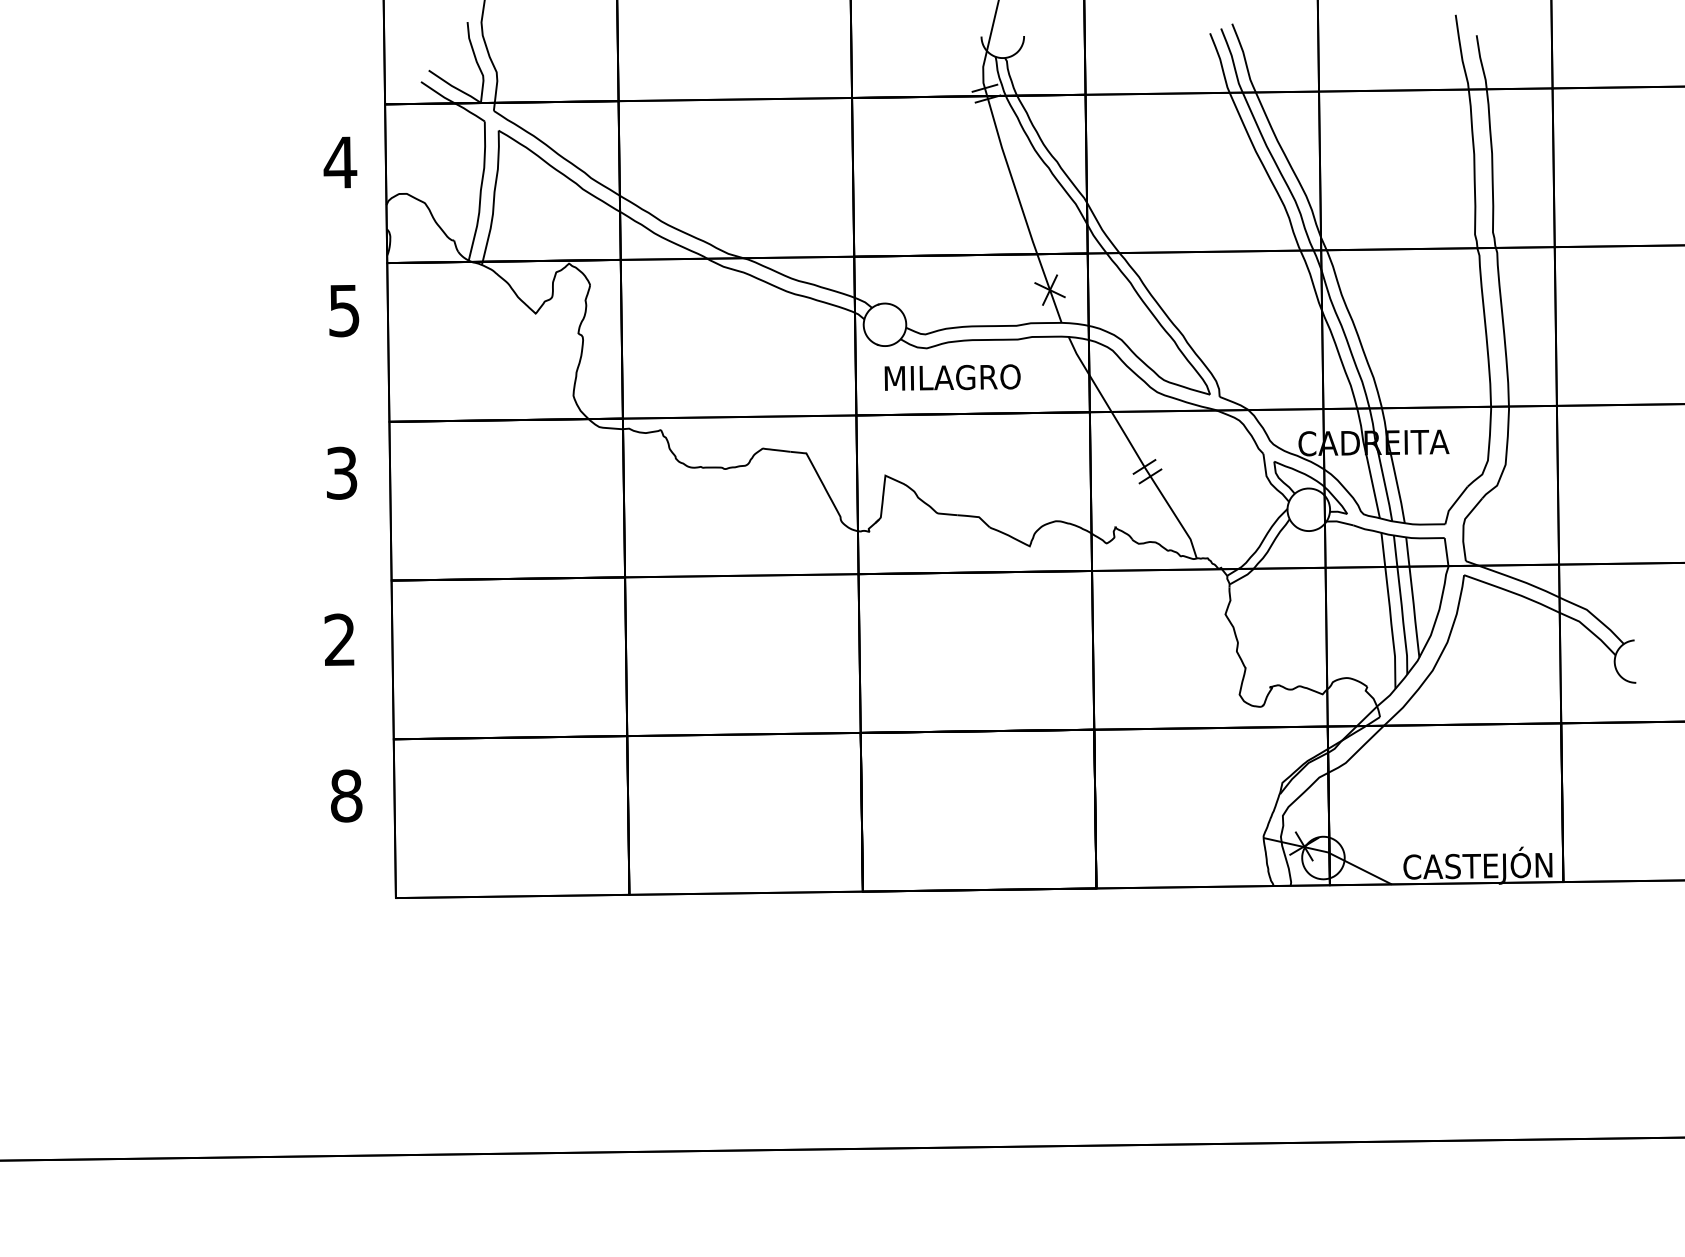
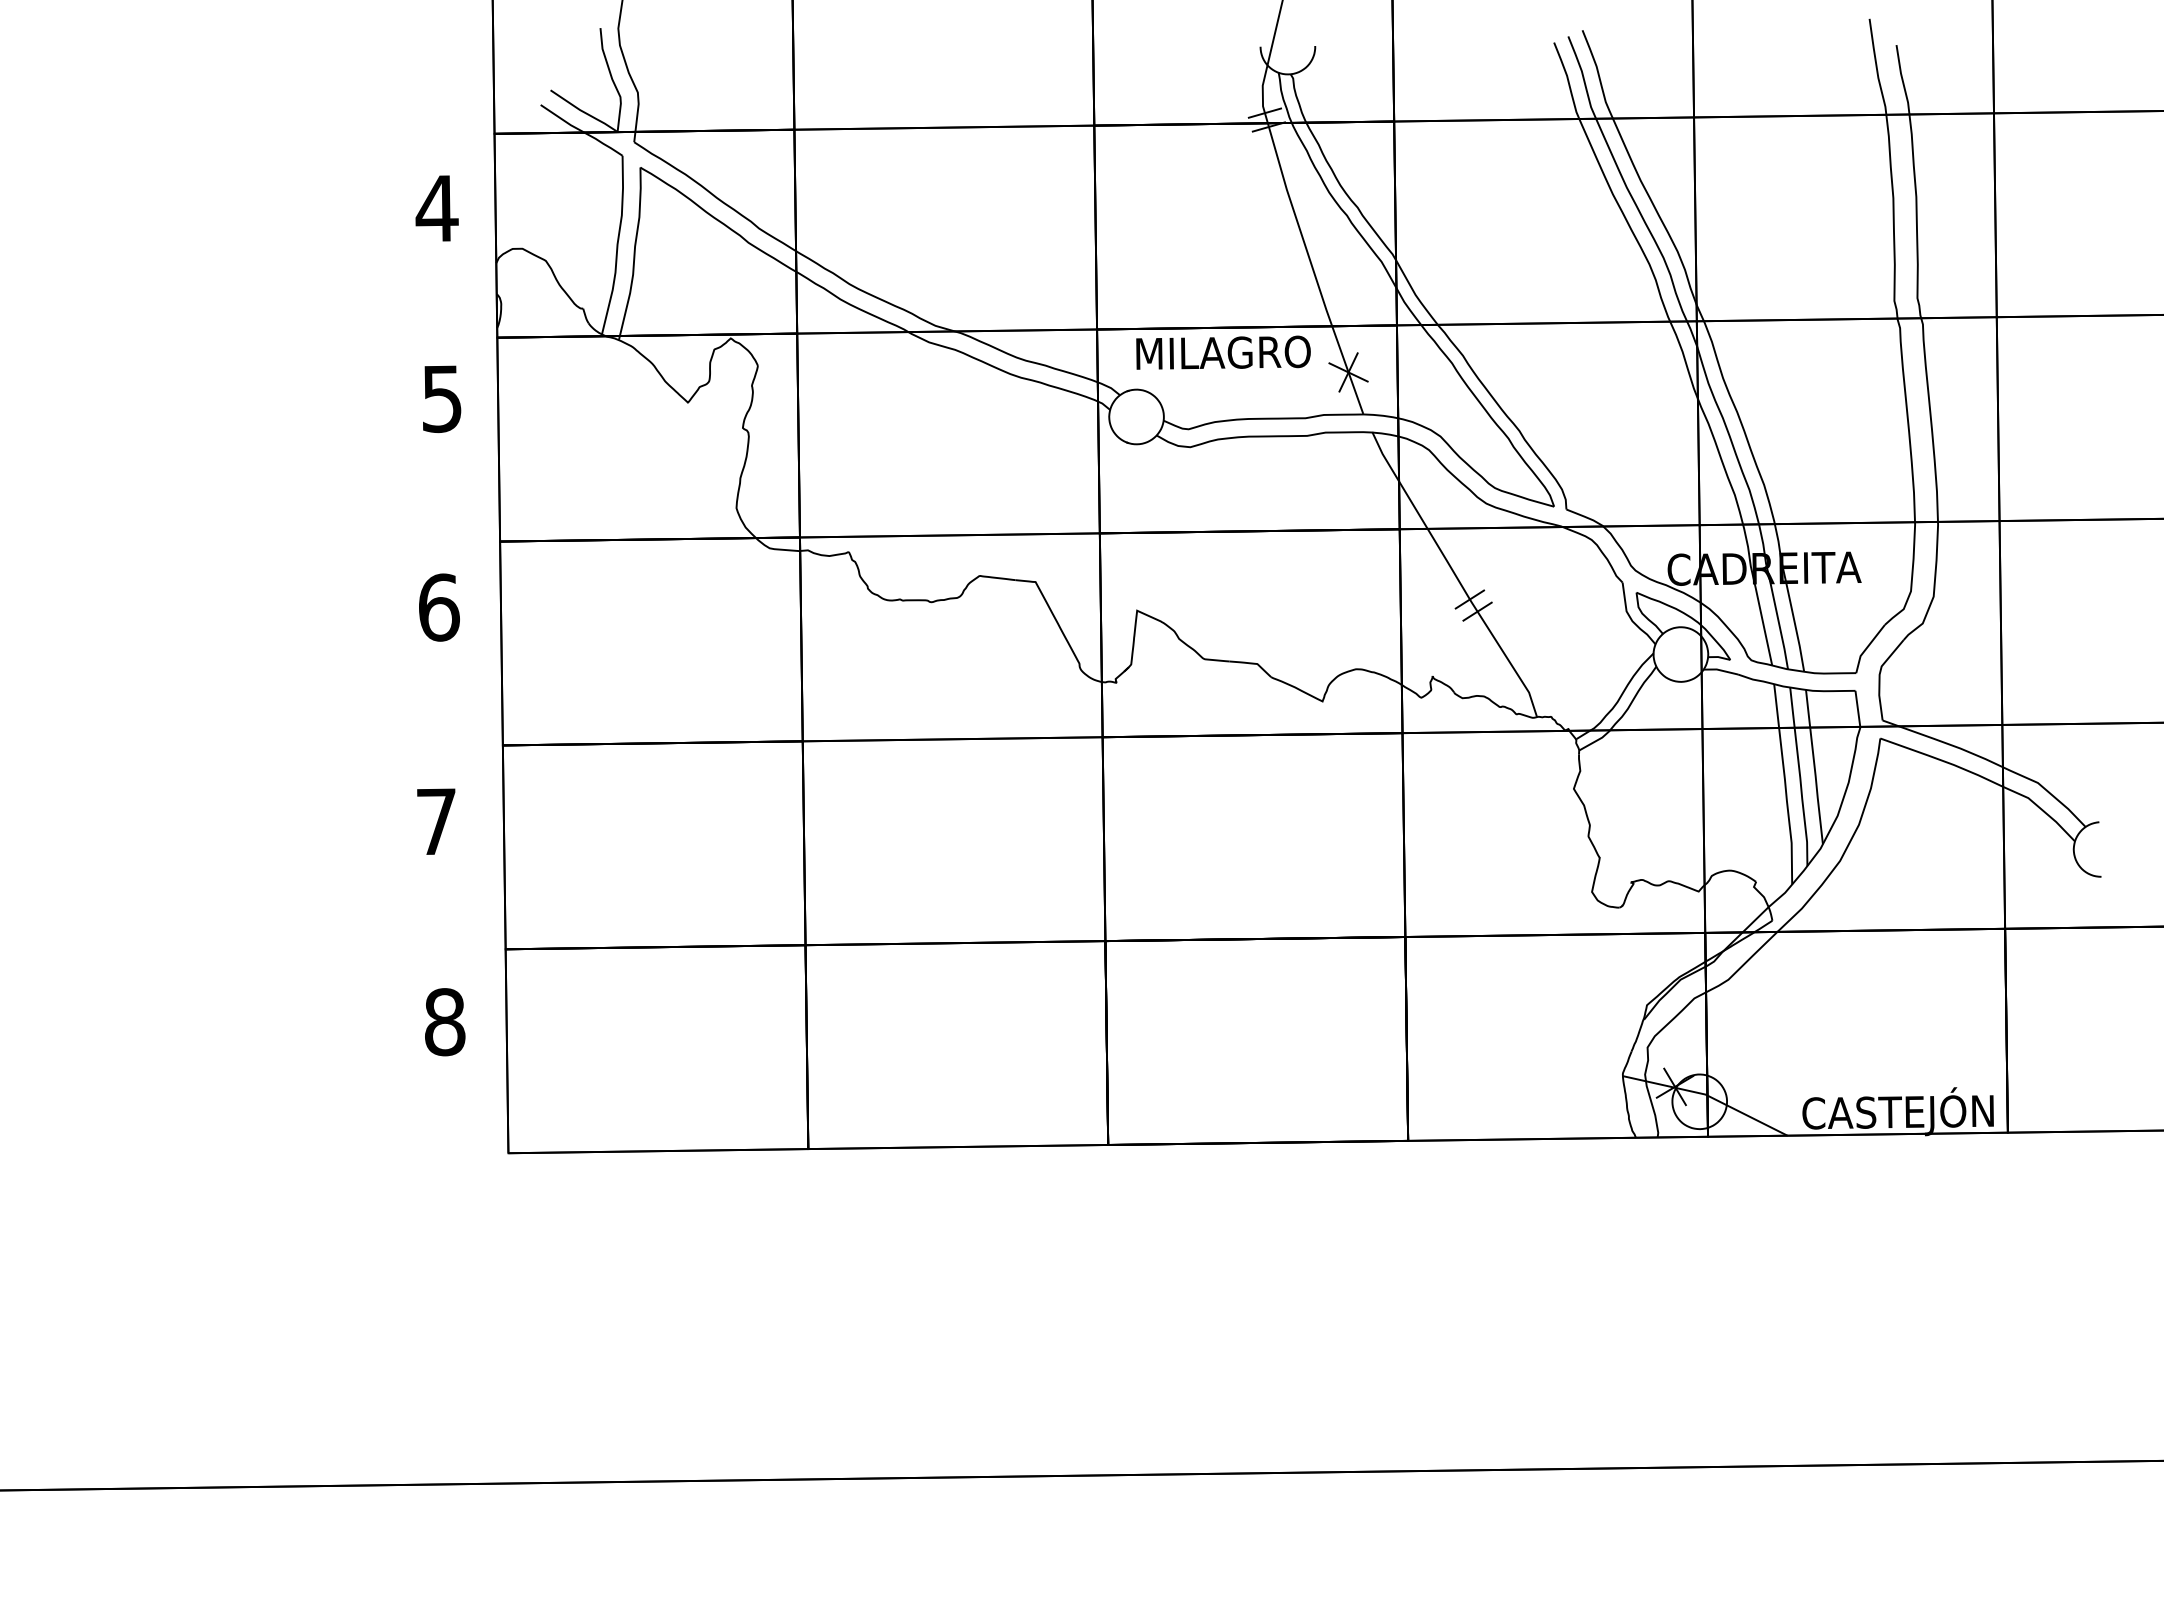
text: (952, 377) -> (1223, 352), moved
text: (342, 473) -> (439, 607), 3 -> 6
text: (339, 639) -> (436, 820), 2 -> 7

